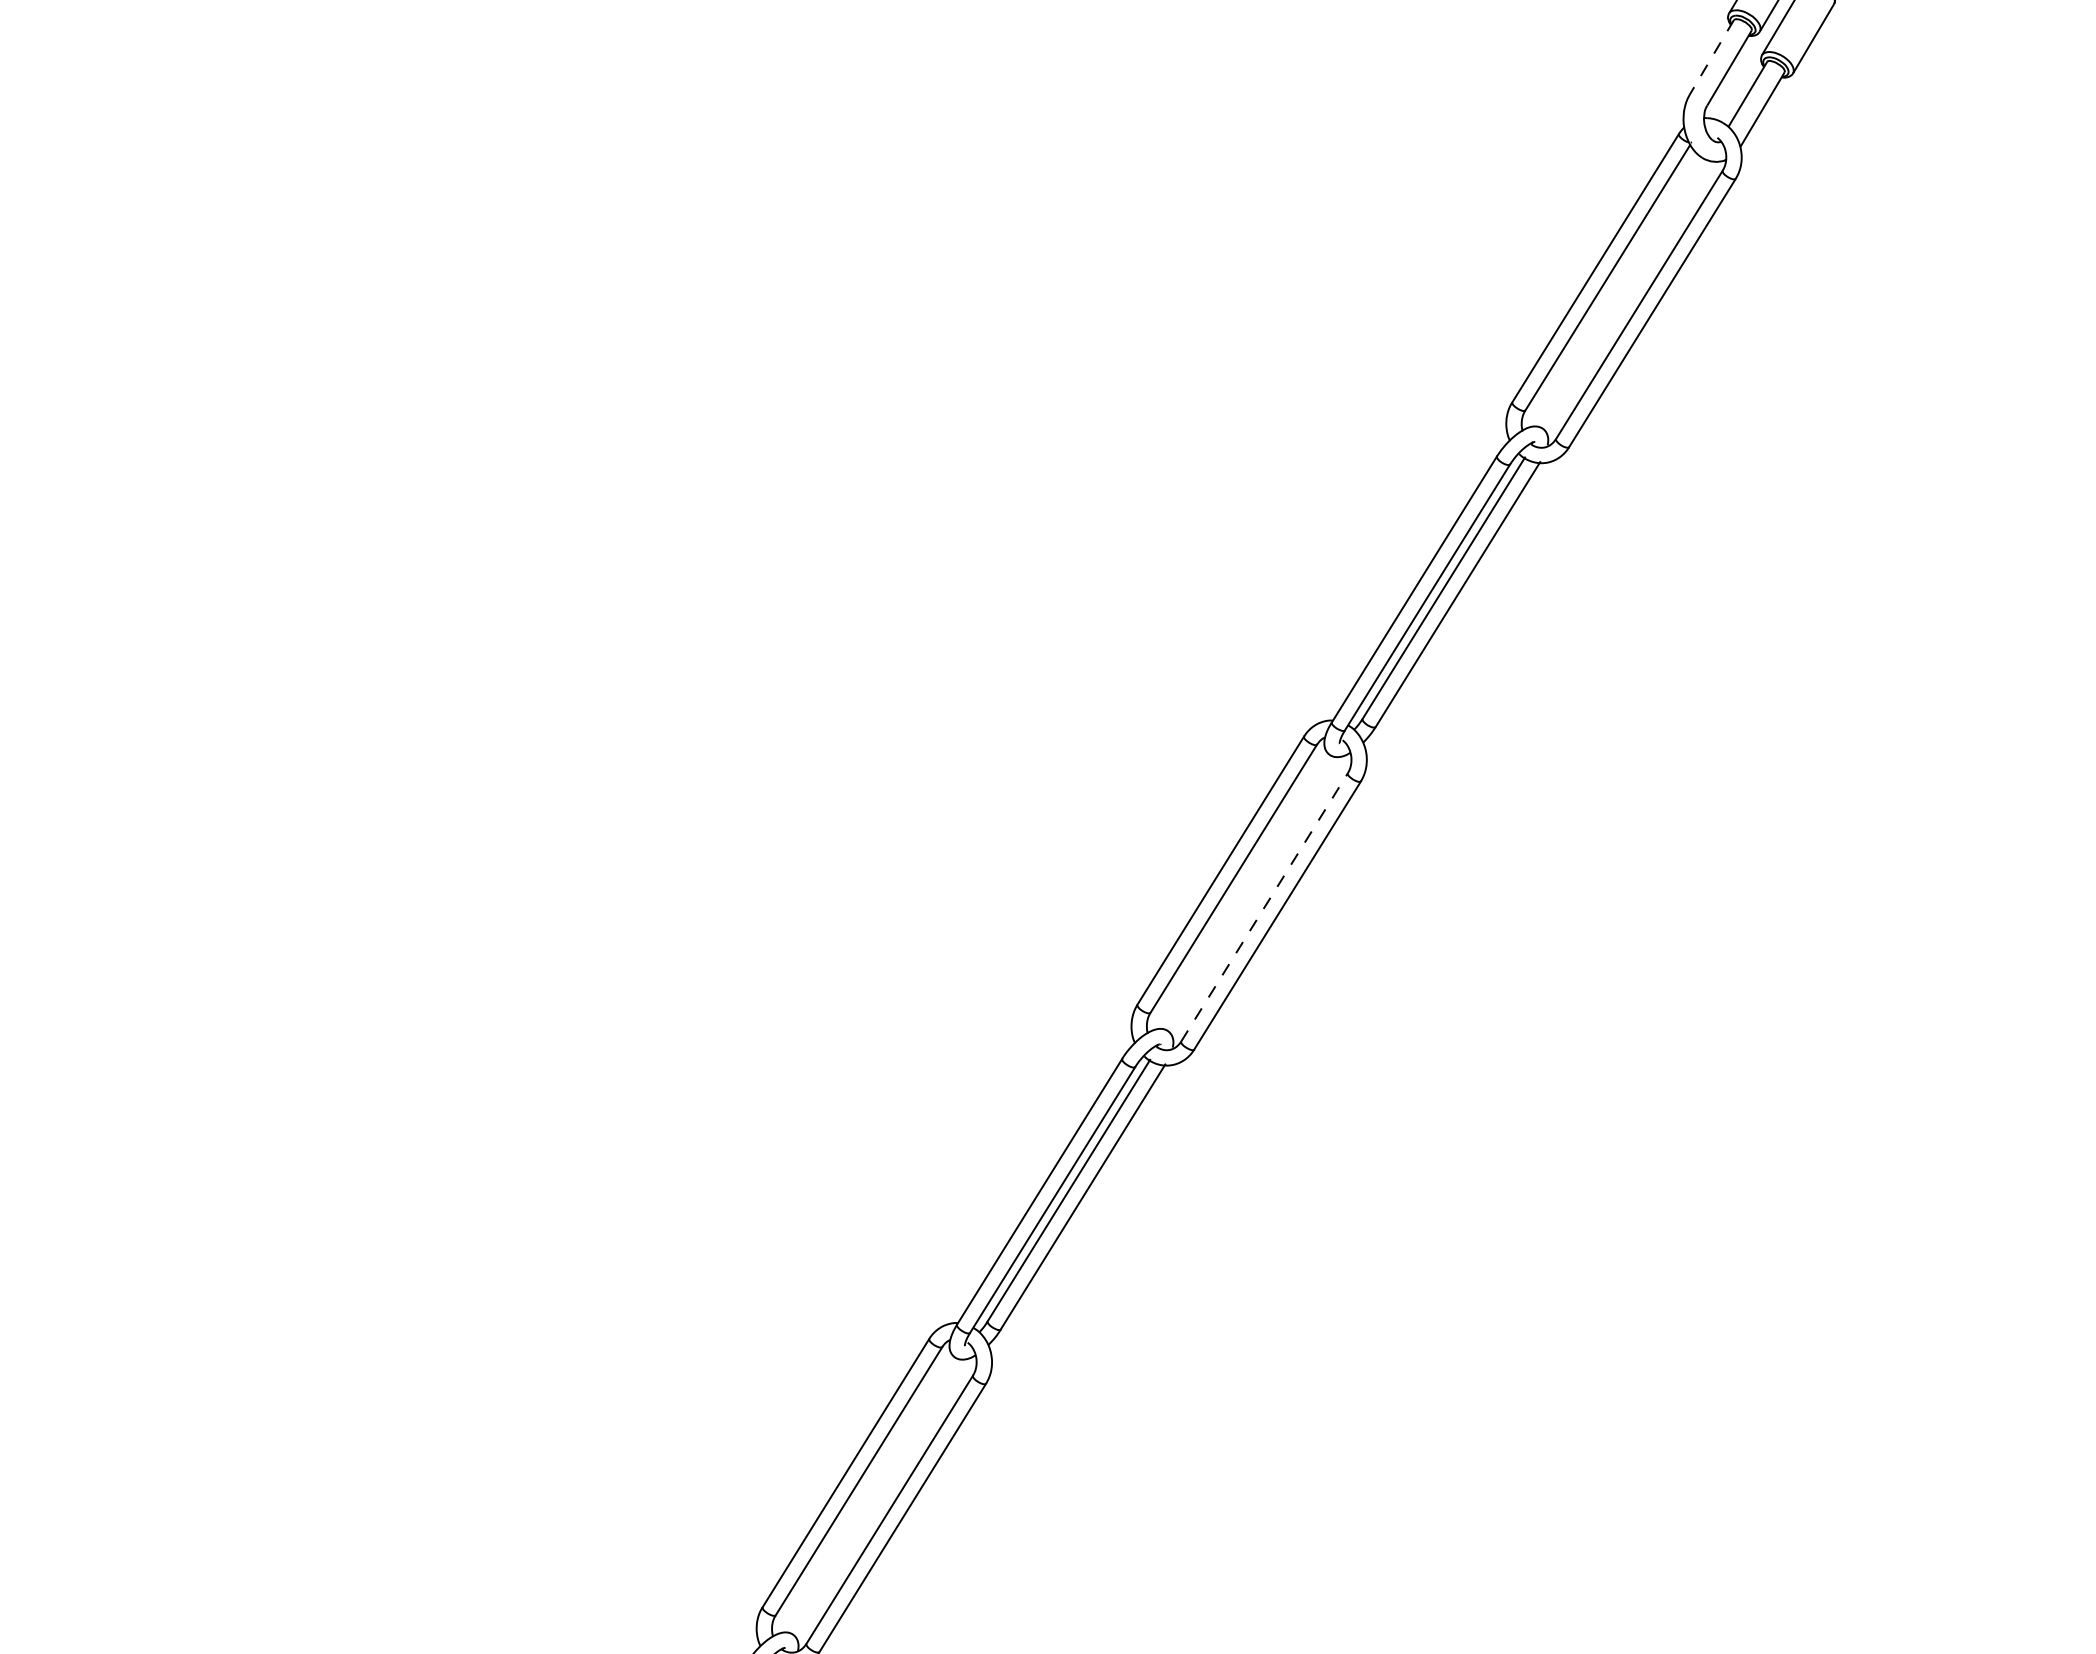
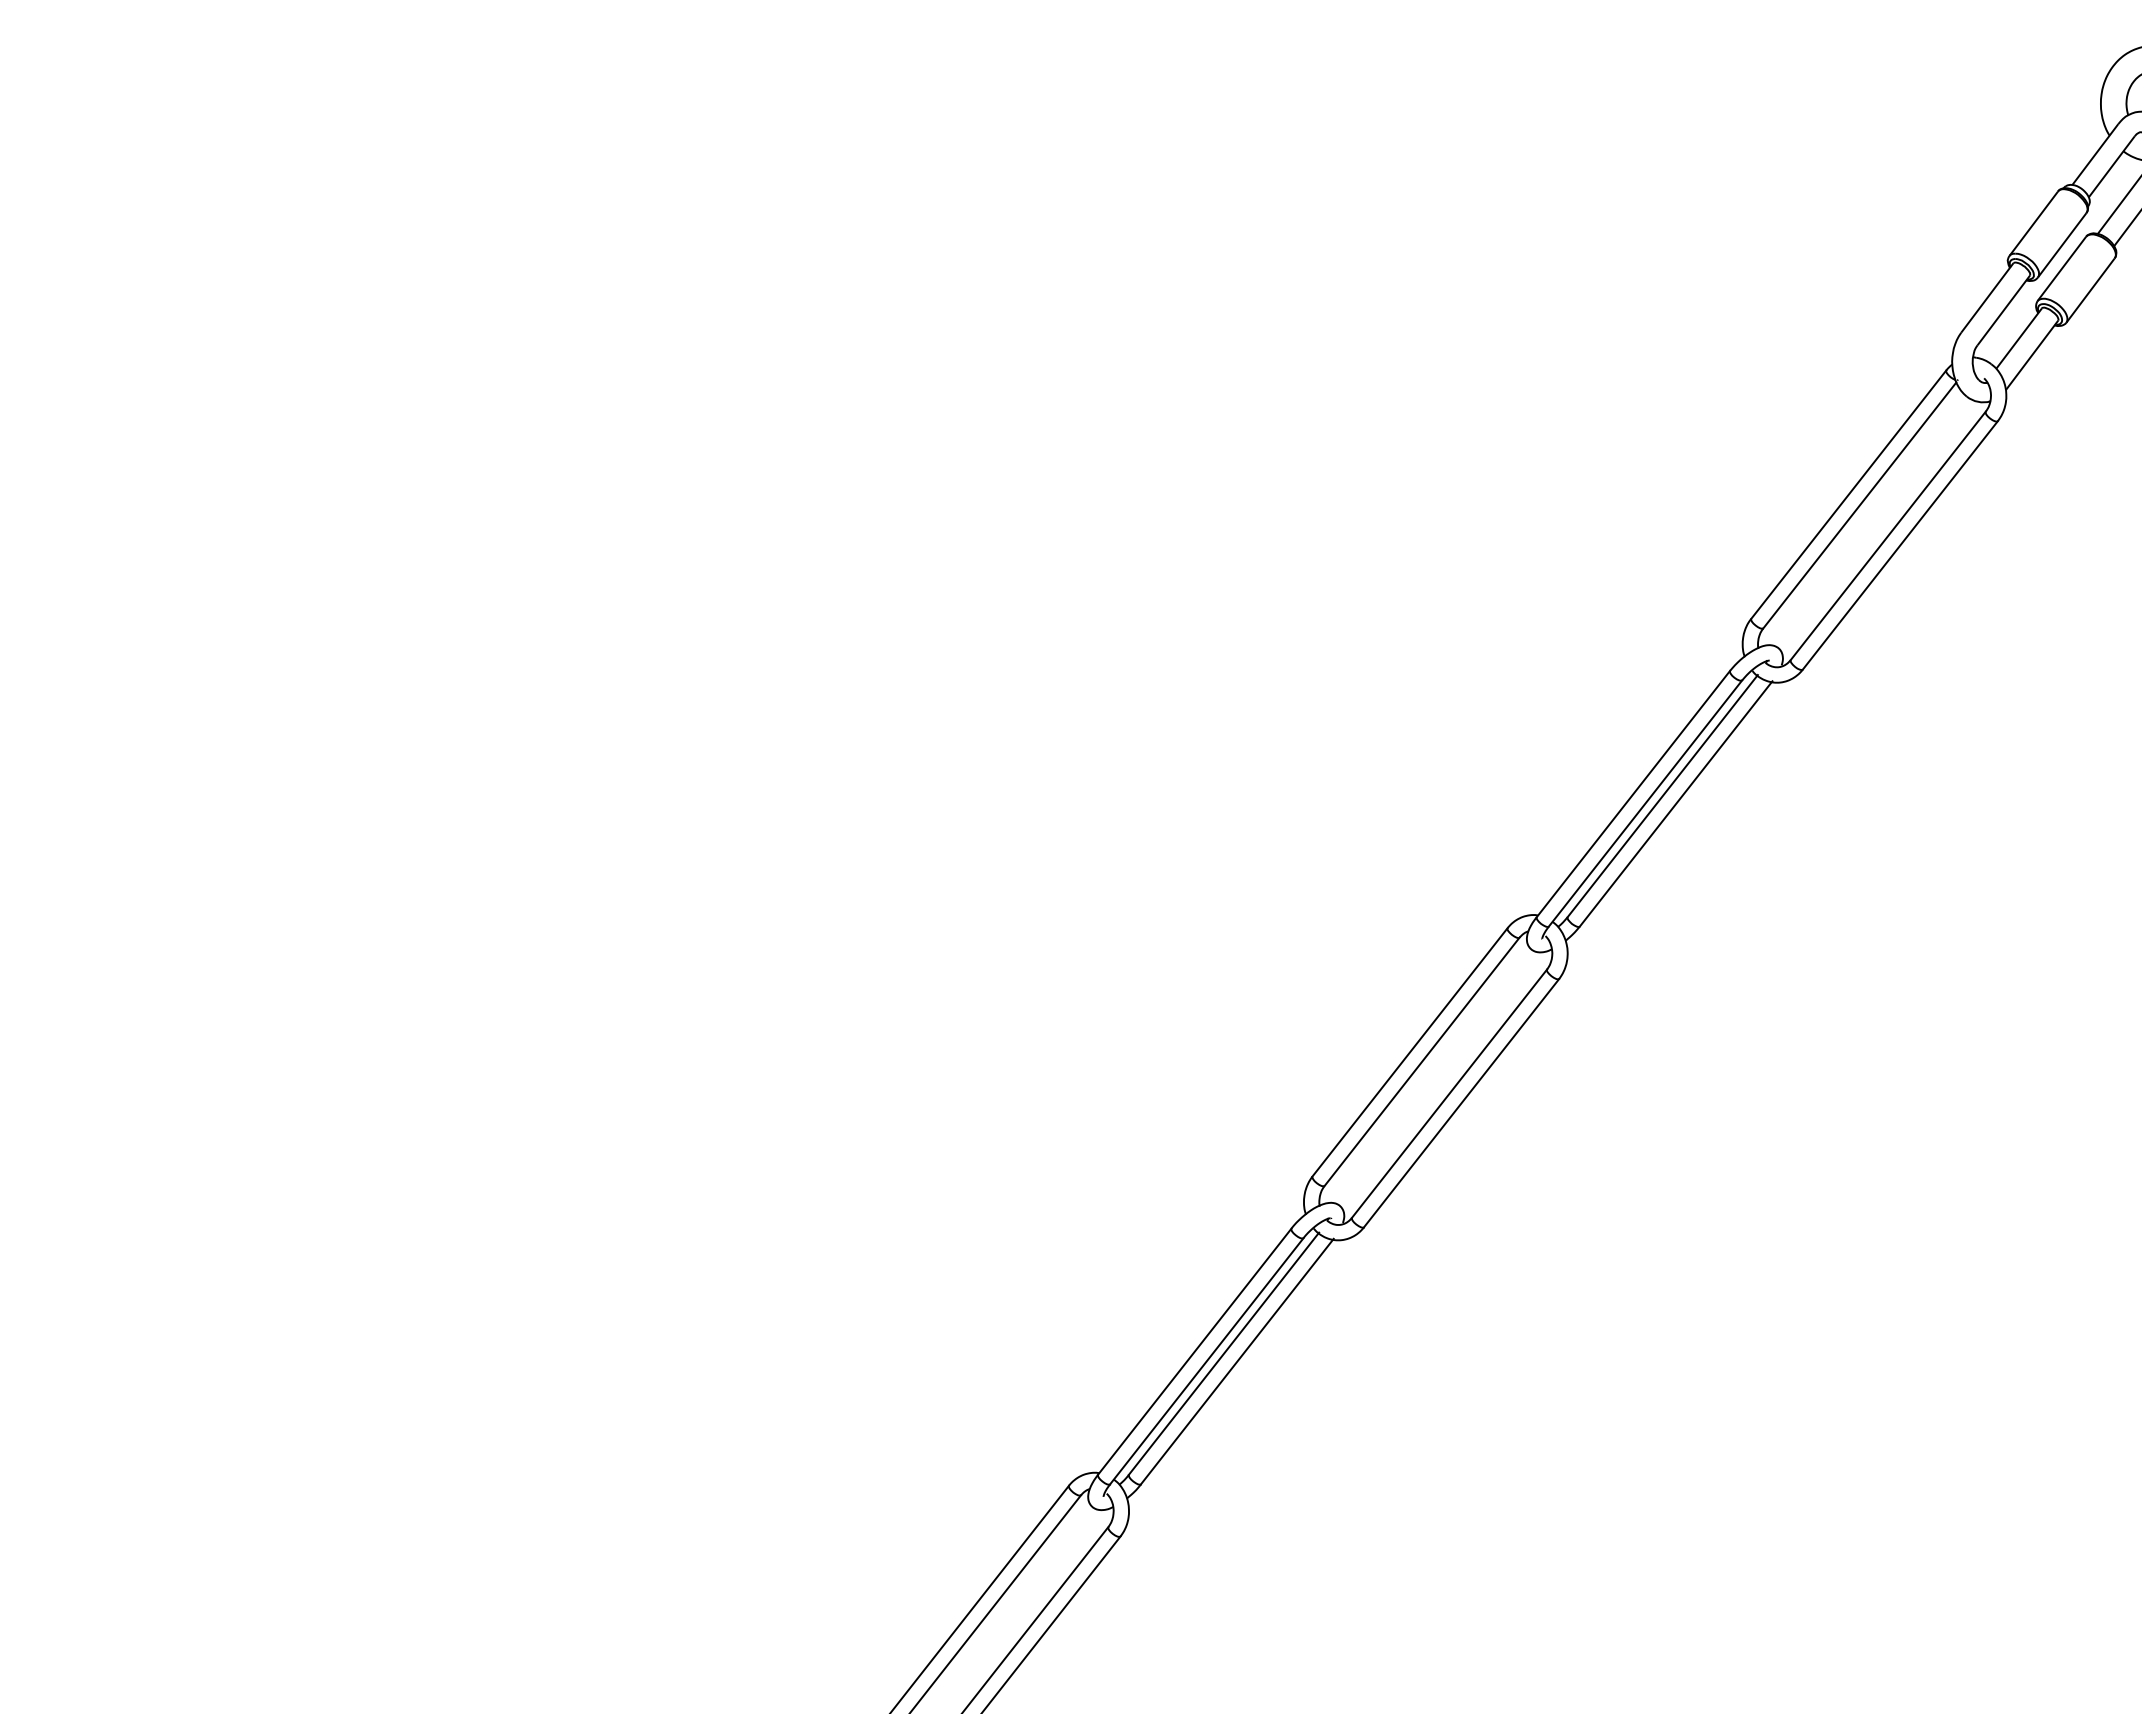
line: (1711, 57) -> (1987, 297), dashed -> solid
line: (1264, 907) -> (1449, 1093), dashed -> solid

